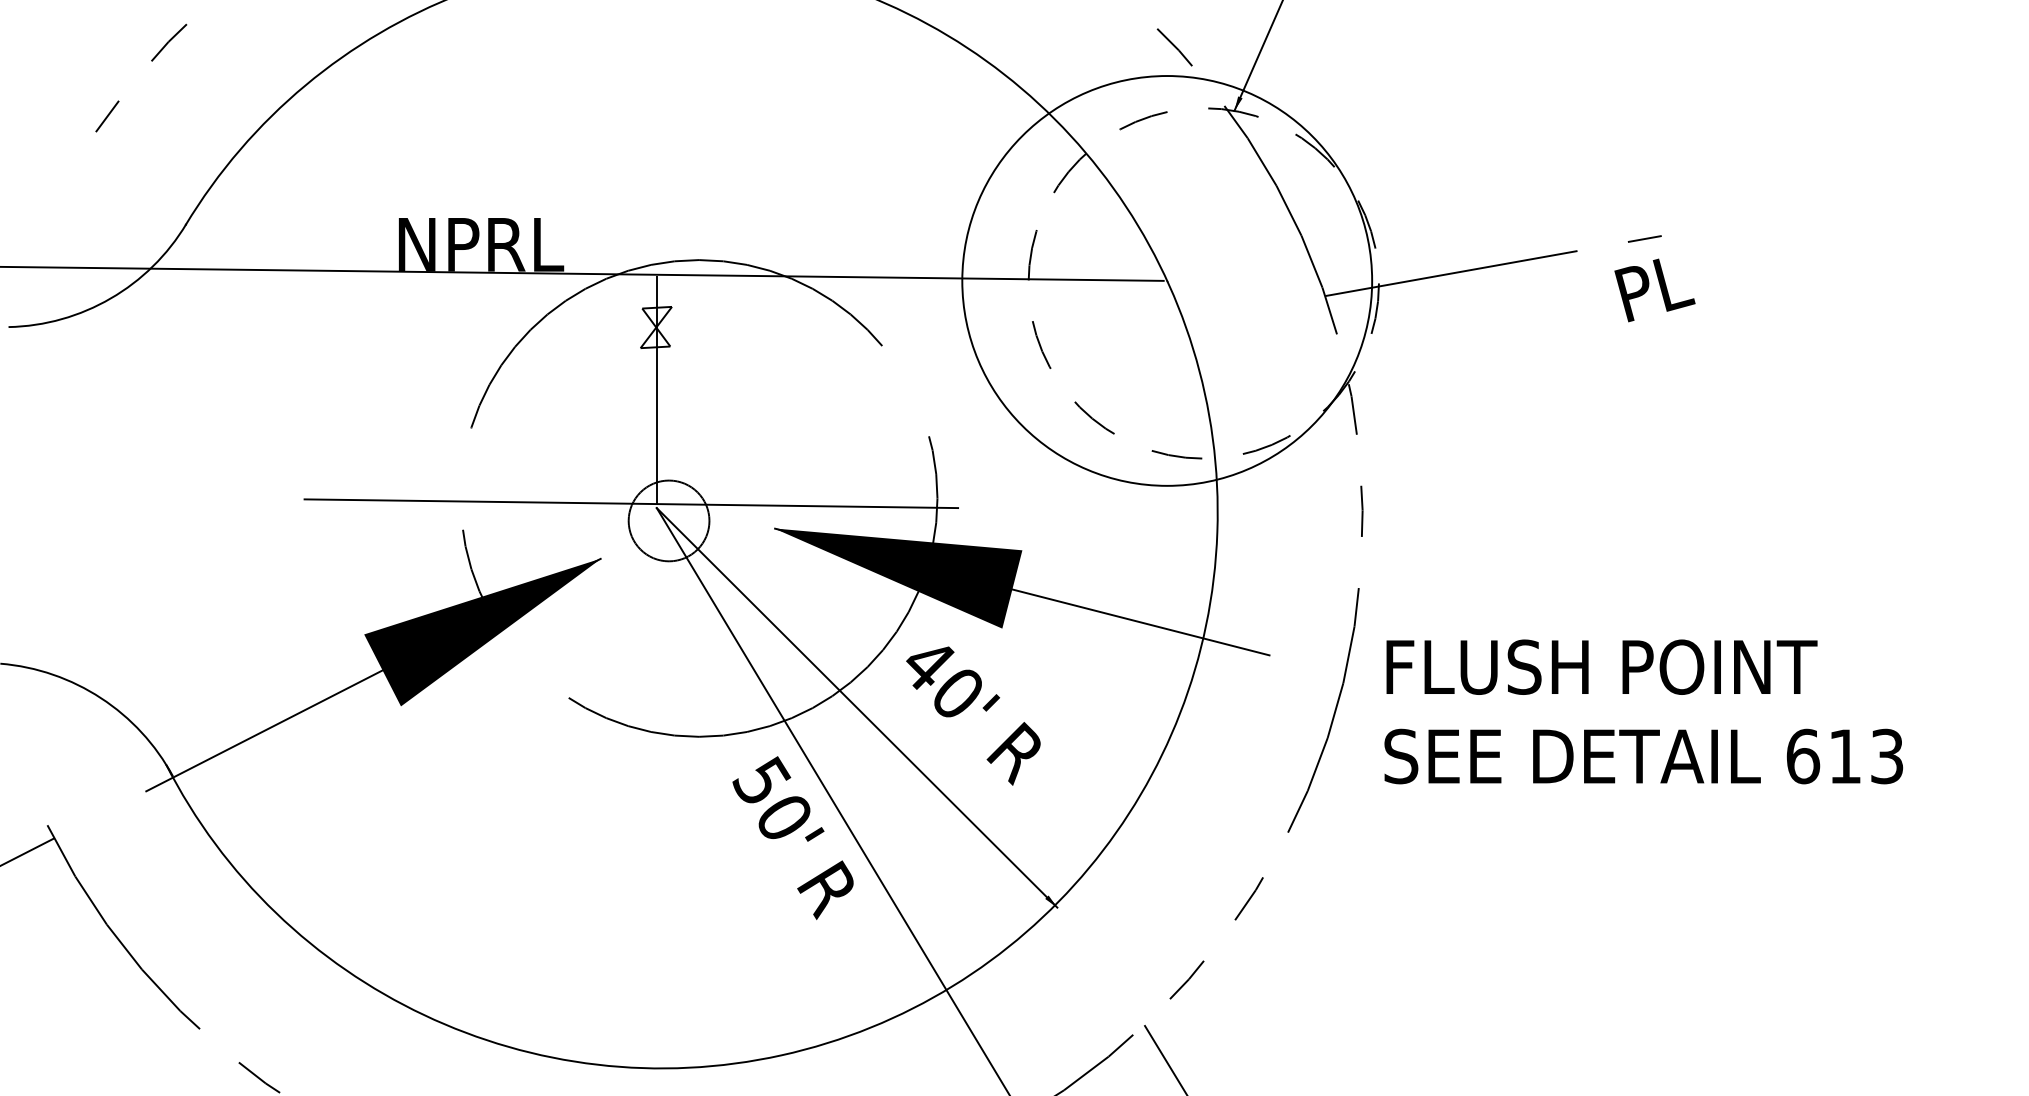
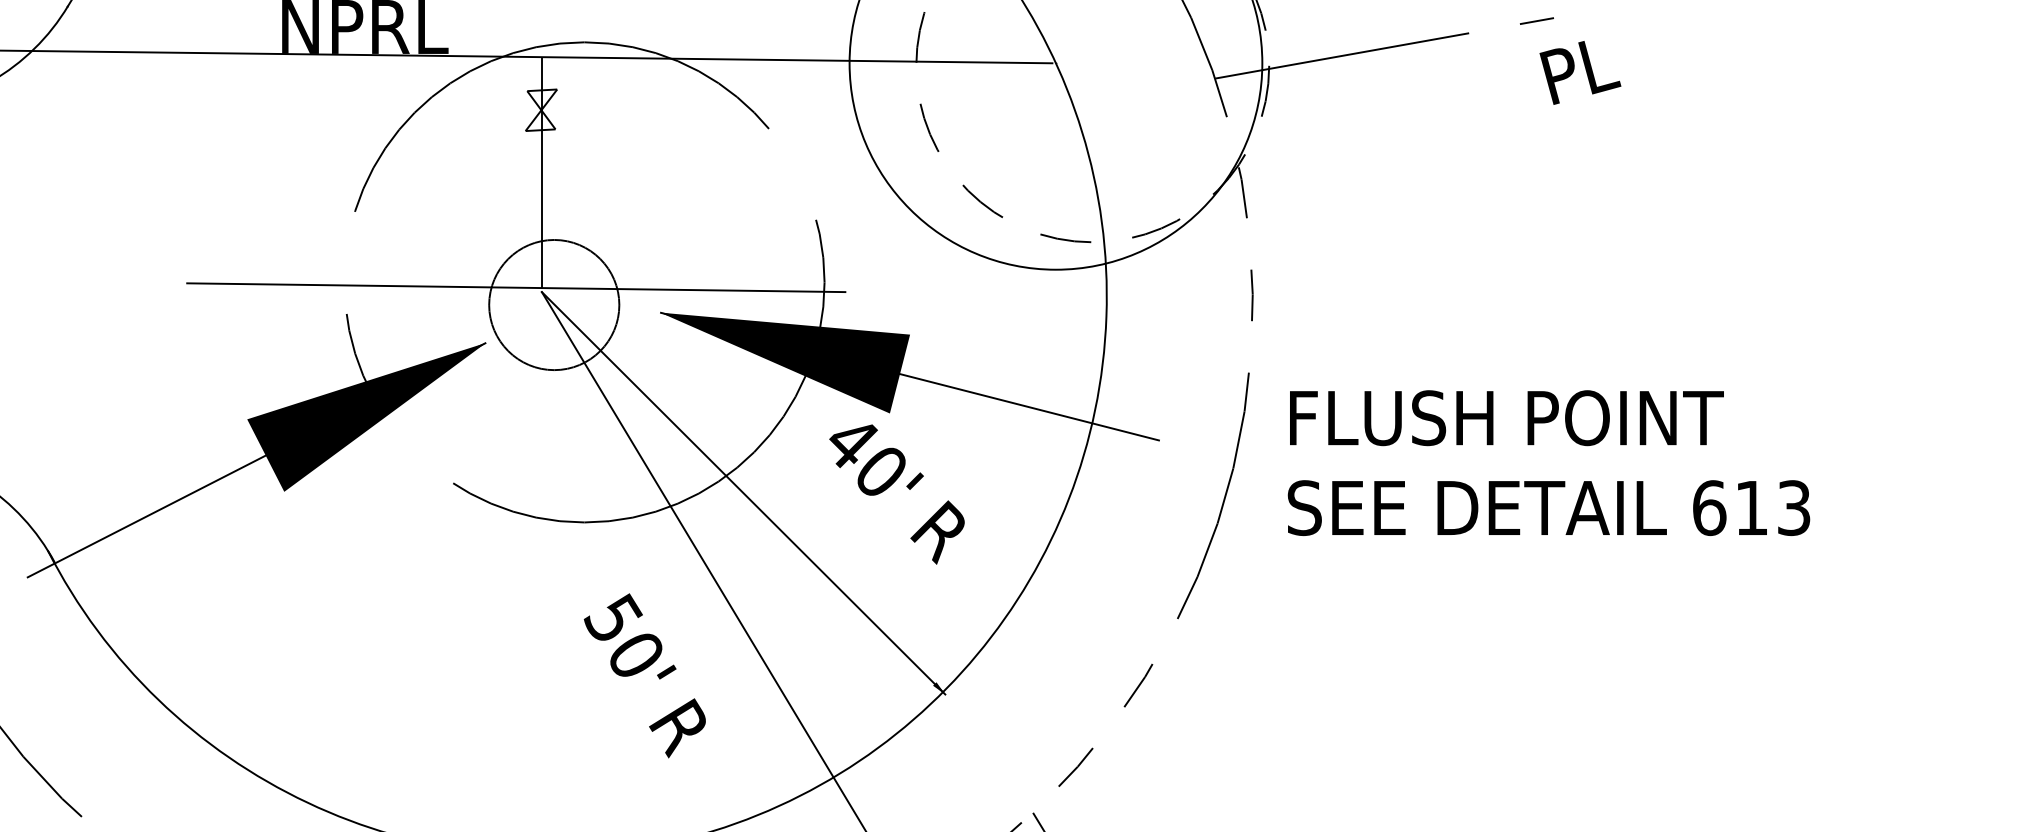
text: (1654, 290) -> (1579, 72), moved
circle: (668, 520) -> (553, 304), size x1.6
text: (1643, 711) -> (1548, 462), moved
text: (973, 715) -> (897, 493), moved
text: (792, 837) -> (644, 675), moved

